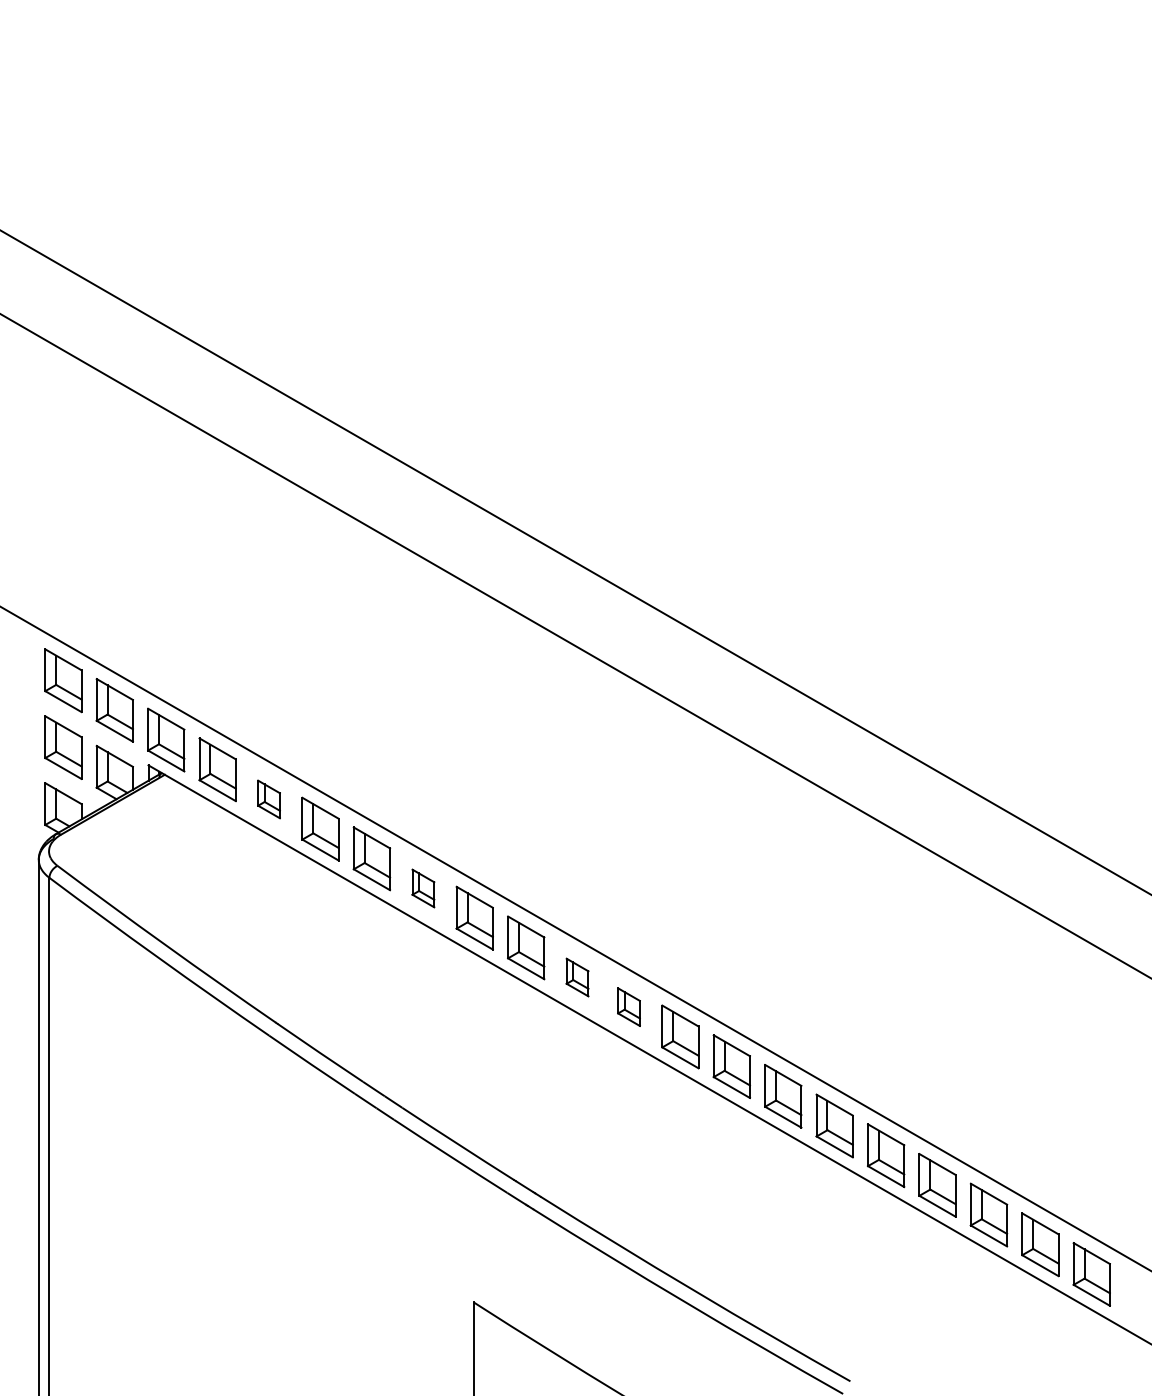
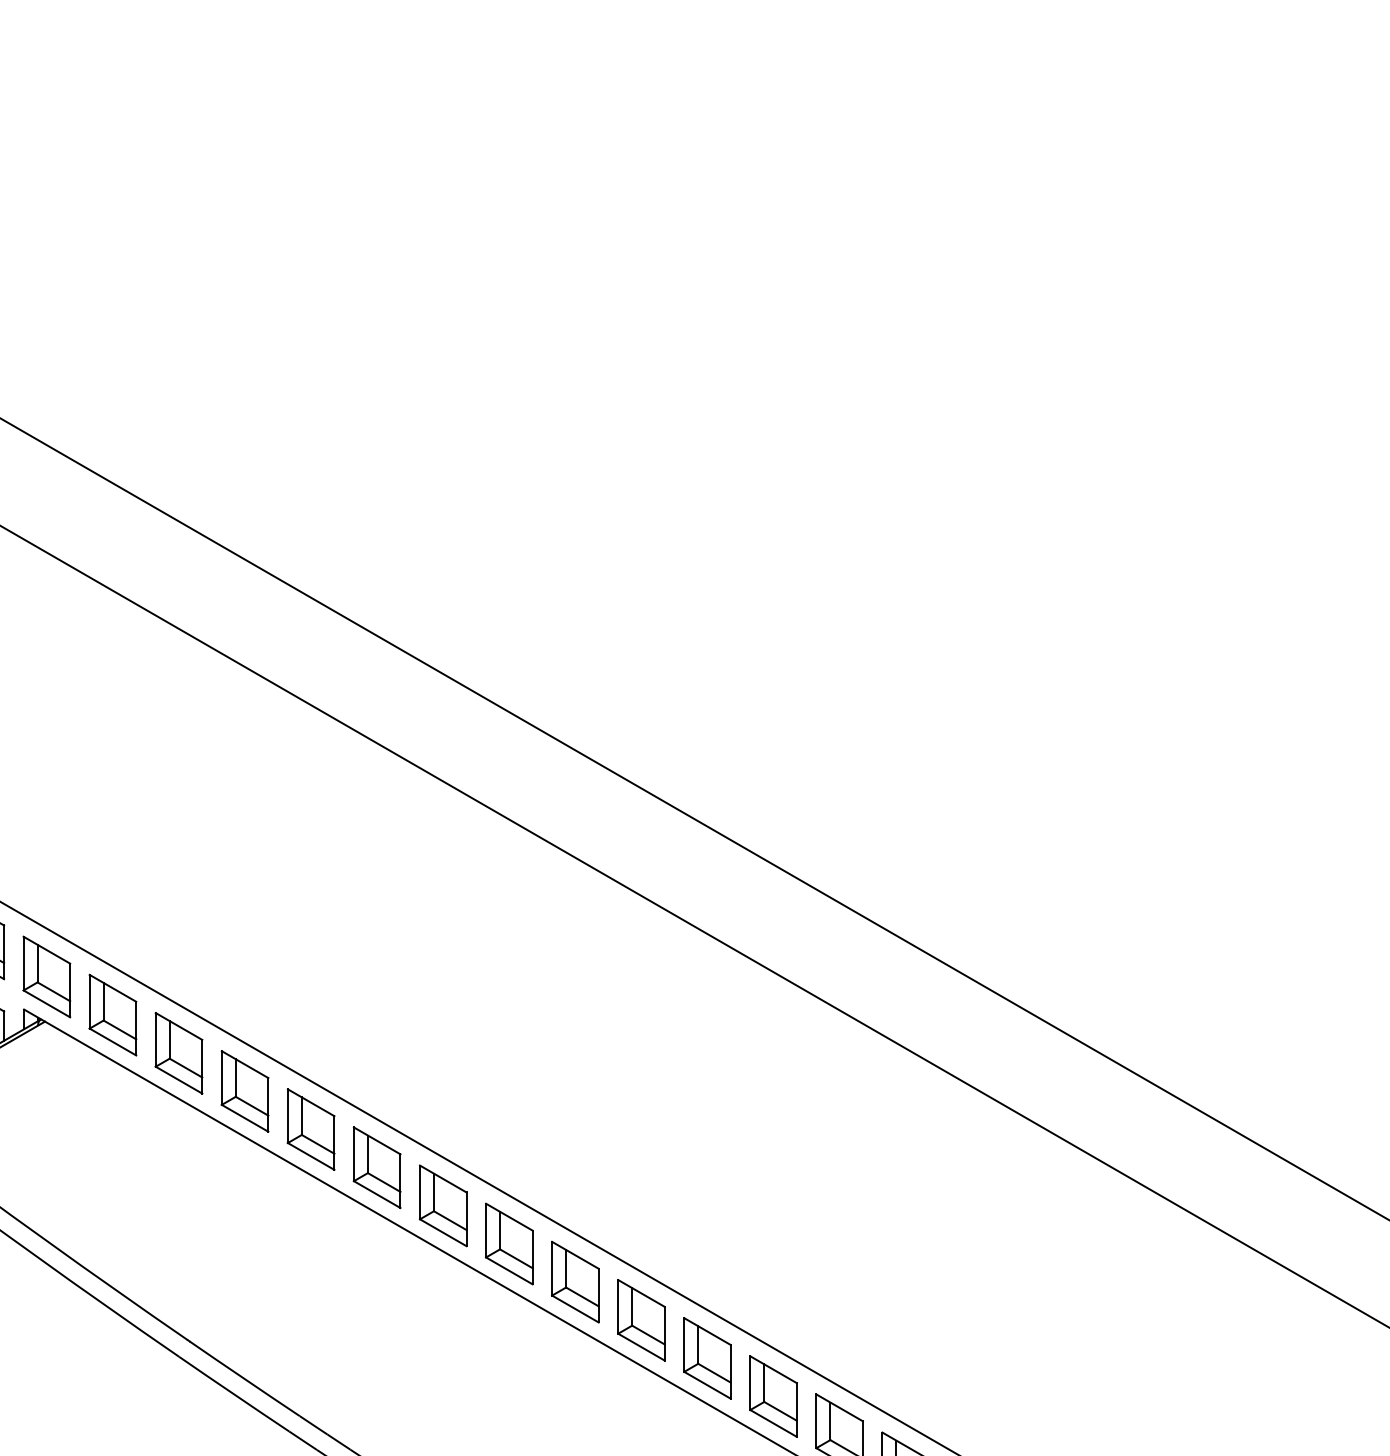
part: (268, 799) -> (178, 1053), size x1.67
part: (423, 888) -> (377, 1167), size x1.67
part: (577, 977) -> (575, 1282), size x1.67
part: (628, 1006) -> (640, 1319), size x1.67

